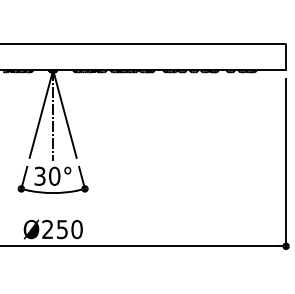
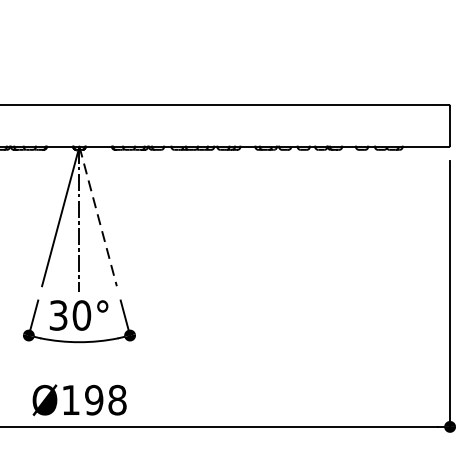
line: (65, 114) -> (99, 217), solid -> dashed
text: (62, 229) -> (94, 400), Ø250 -> Ø198

